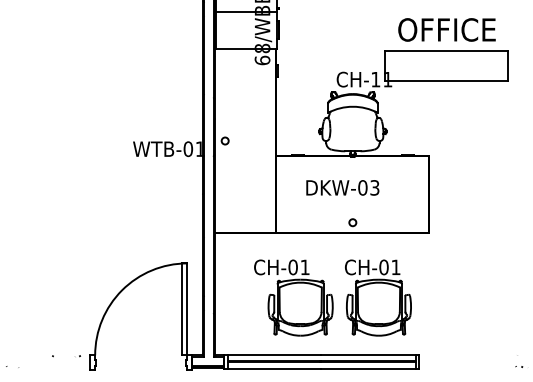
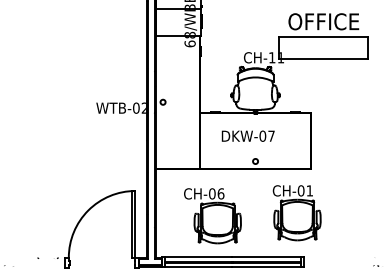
text: (198, 148) -> (143, 107), WTB-01 -> WTB-02
text: (374, 186) -> (271, 135), DKW-03 -> DKW-07
text: (304, 266) -> (220, 193), CH-01 -> CH-06
part: (377, 298) -> (296, 213), moved

